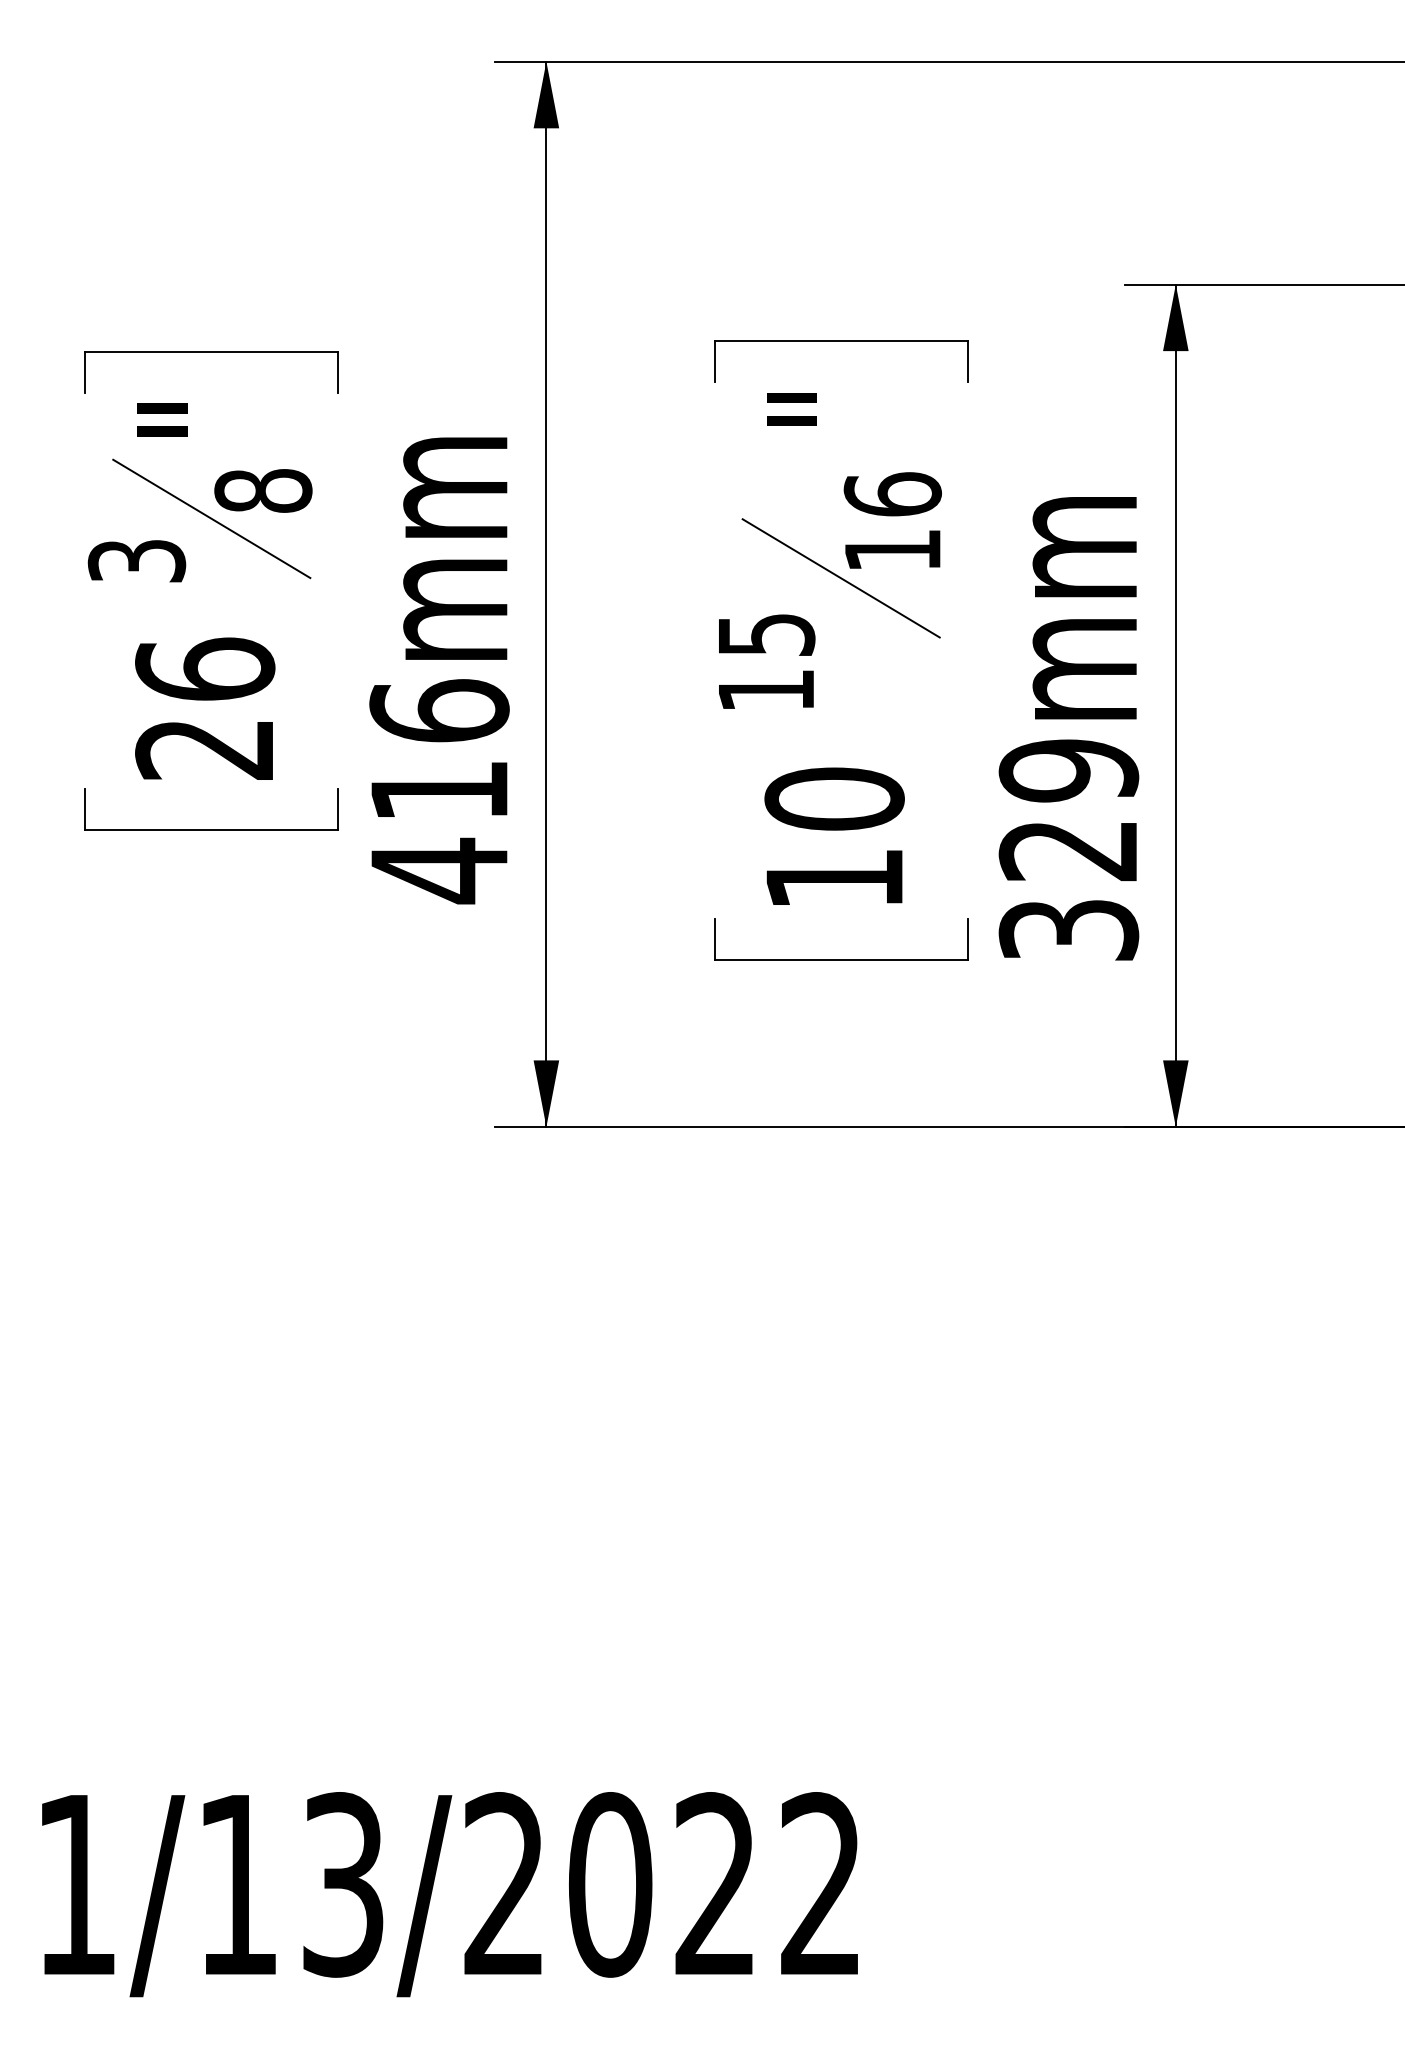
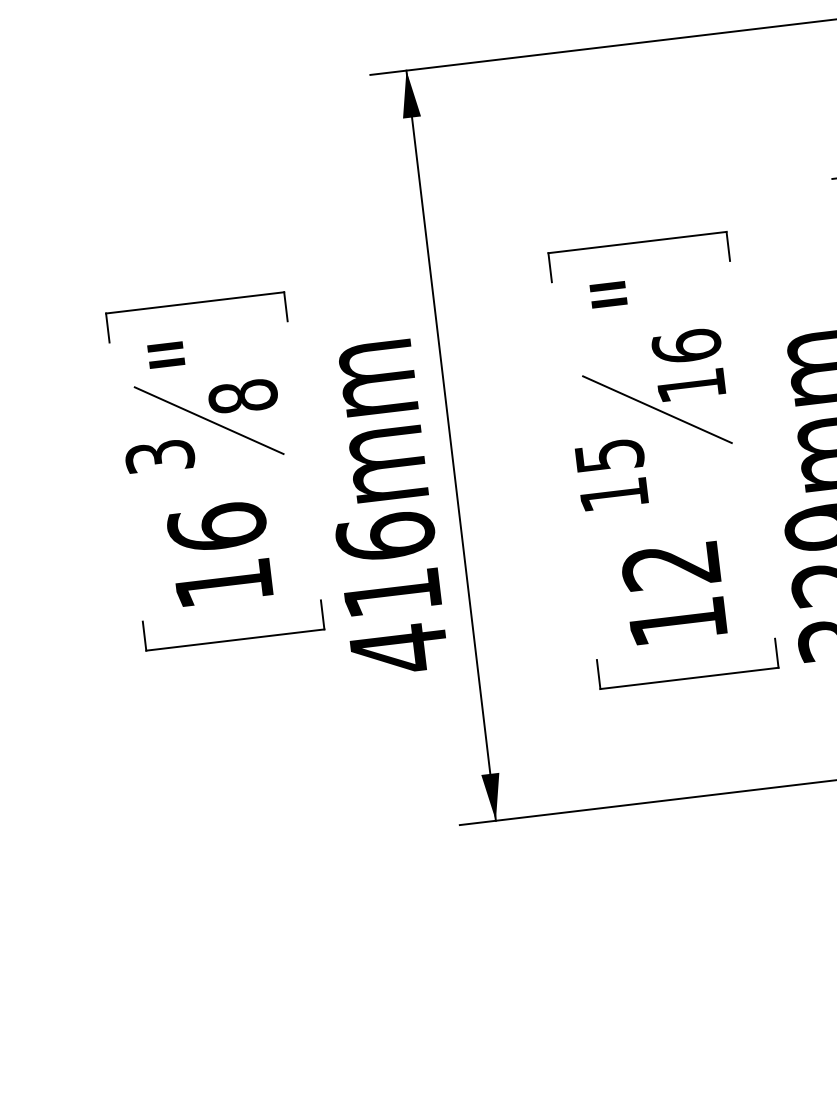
text: (203, 750) -> (222, 584), 26 -> 16
text: (834, 798) -> (671, 565), 10 -> 12

